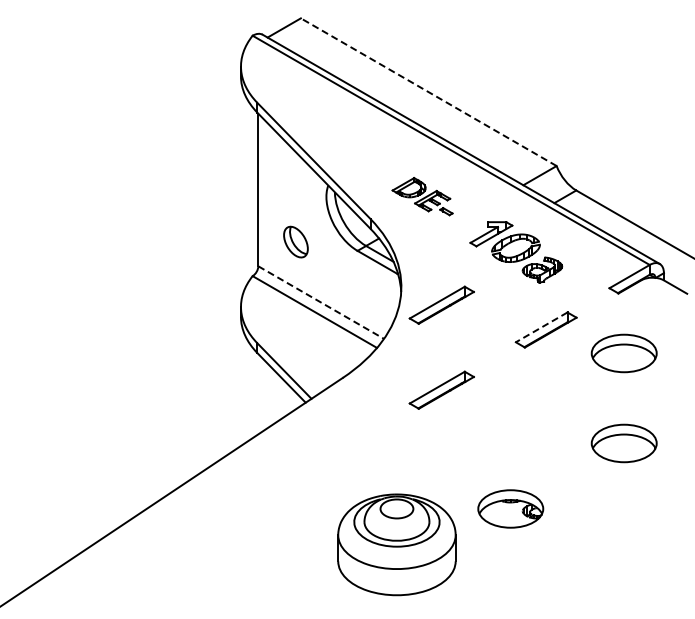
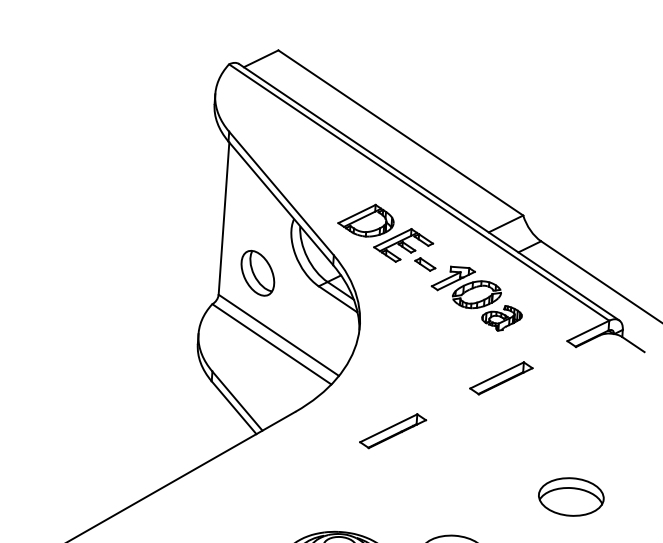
line: (428, 92) -> (400, 133), dashed -> solid
part: (422, 196) -> (387, 236), size x1.67
part: (295, 241) -> (257, 272), size x1.43
line: (321, 302) -> (279, 335), dashed -> solid
part: (441, 304) -> (398, 345), removed
line: (541, 327) -> (496, 375), dashed -> solid
part: (623, 353) -> (576, 407), removed

